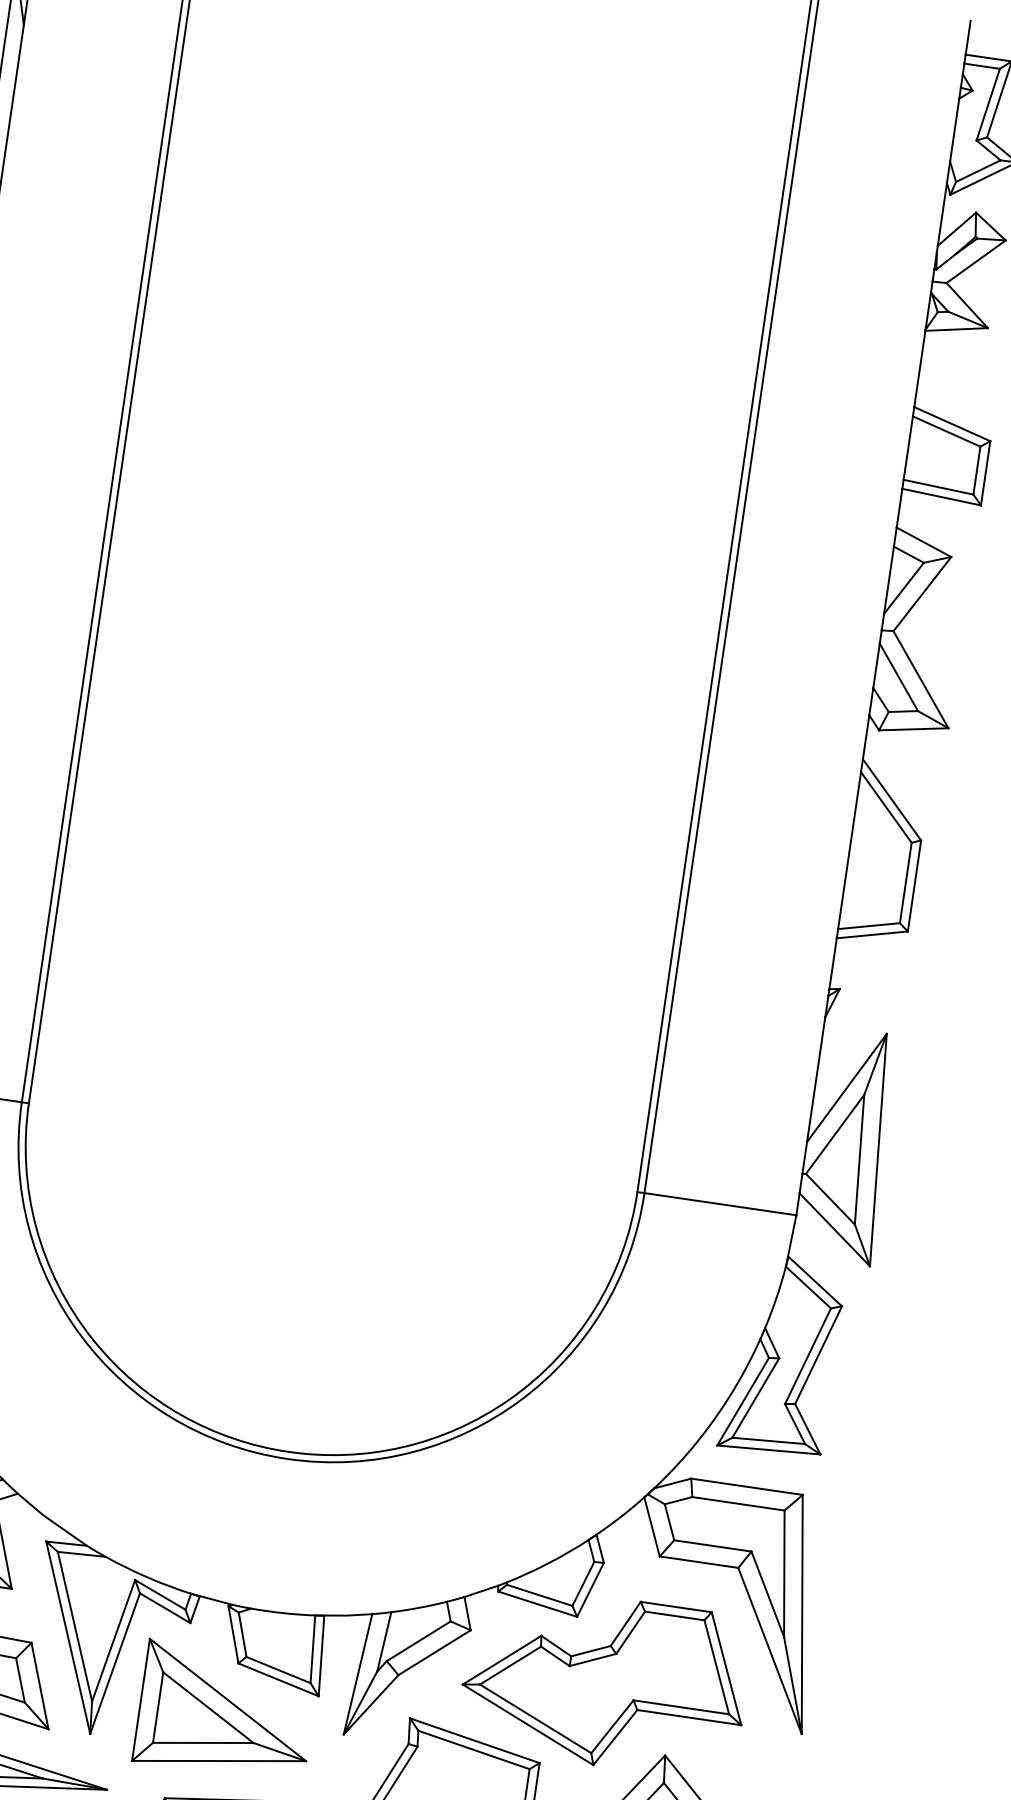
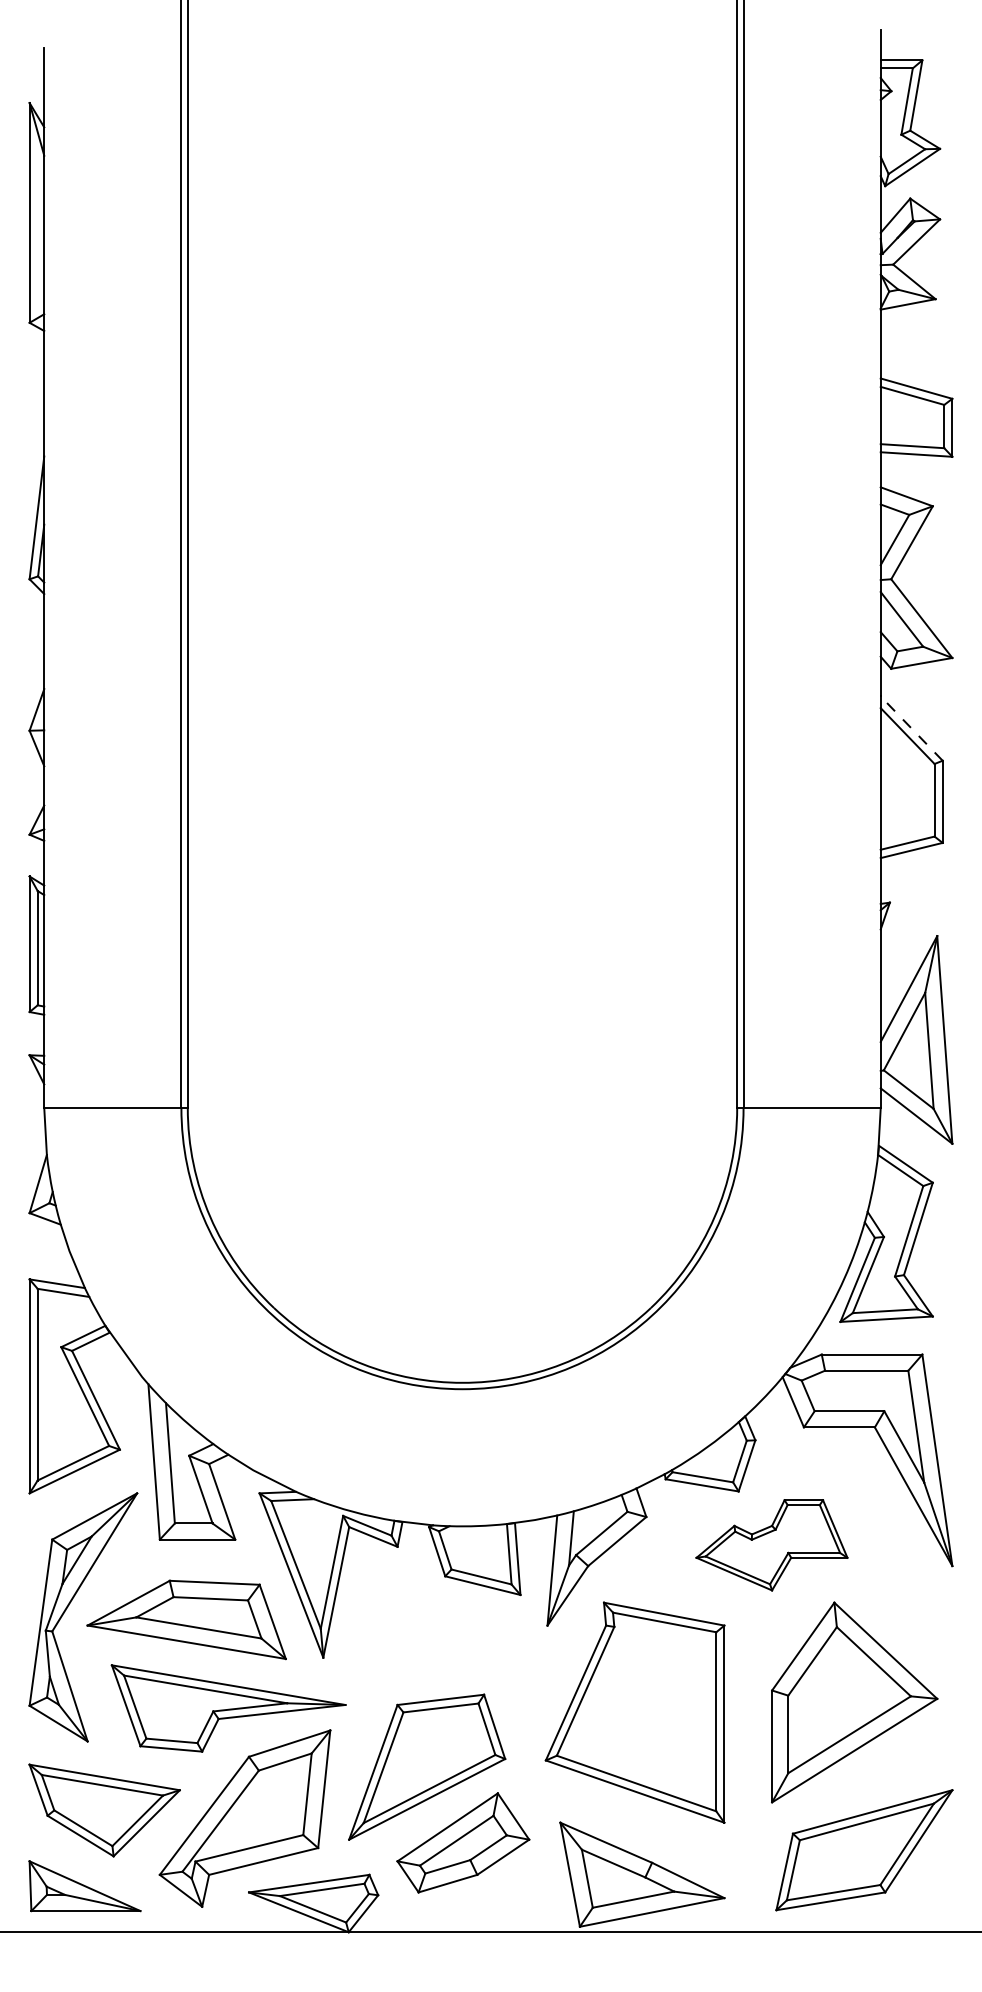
line: (891, 799) -> (911, 728), solid -> dashed
part: (604, 1682) -> (771, 1545), size x0.6
part: (225, 1712) -> (440, 1621), removed

